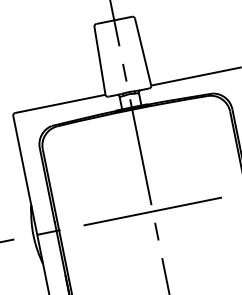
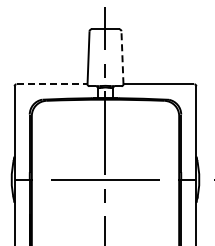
line: (143, 51) -> (122, 57), solid -> dashed
line: (60, 104) -> (52, 84), solid -> dashed

